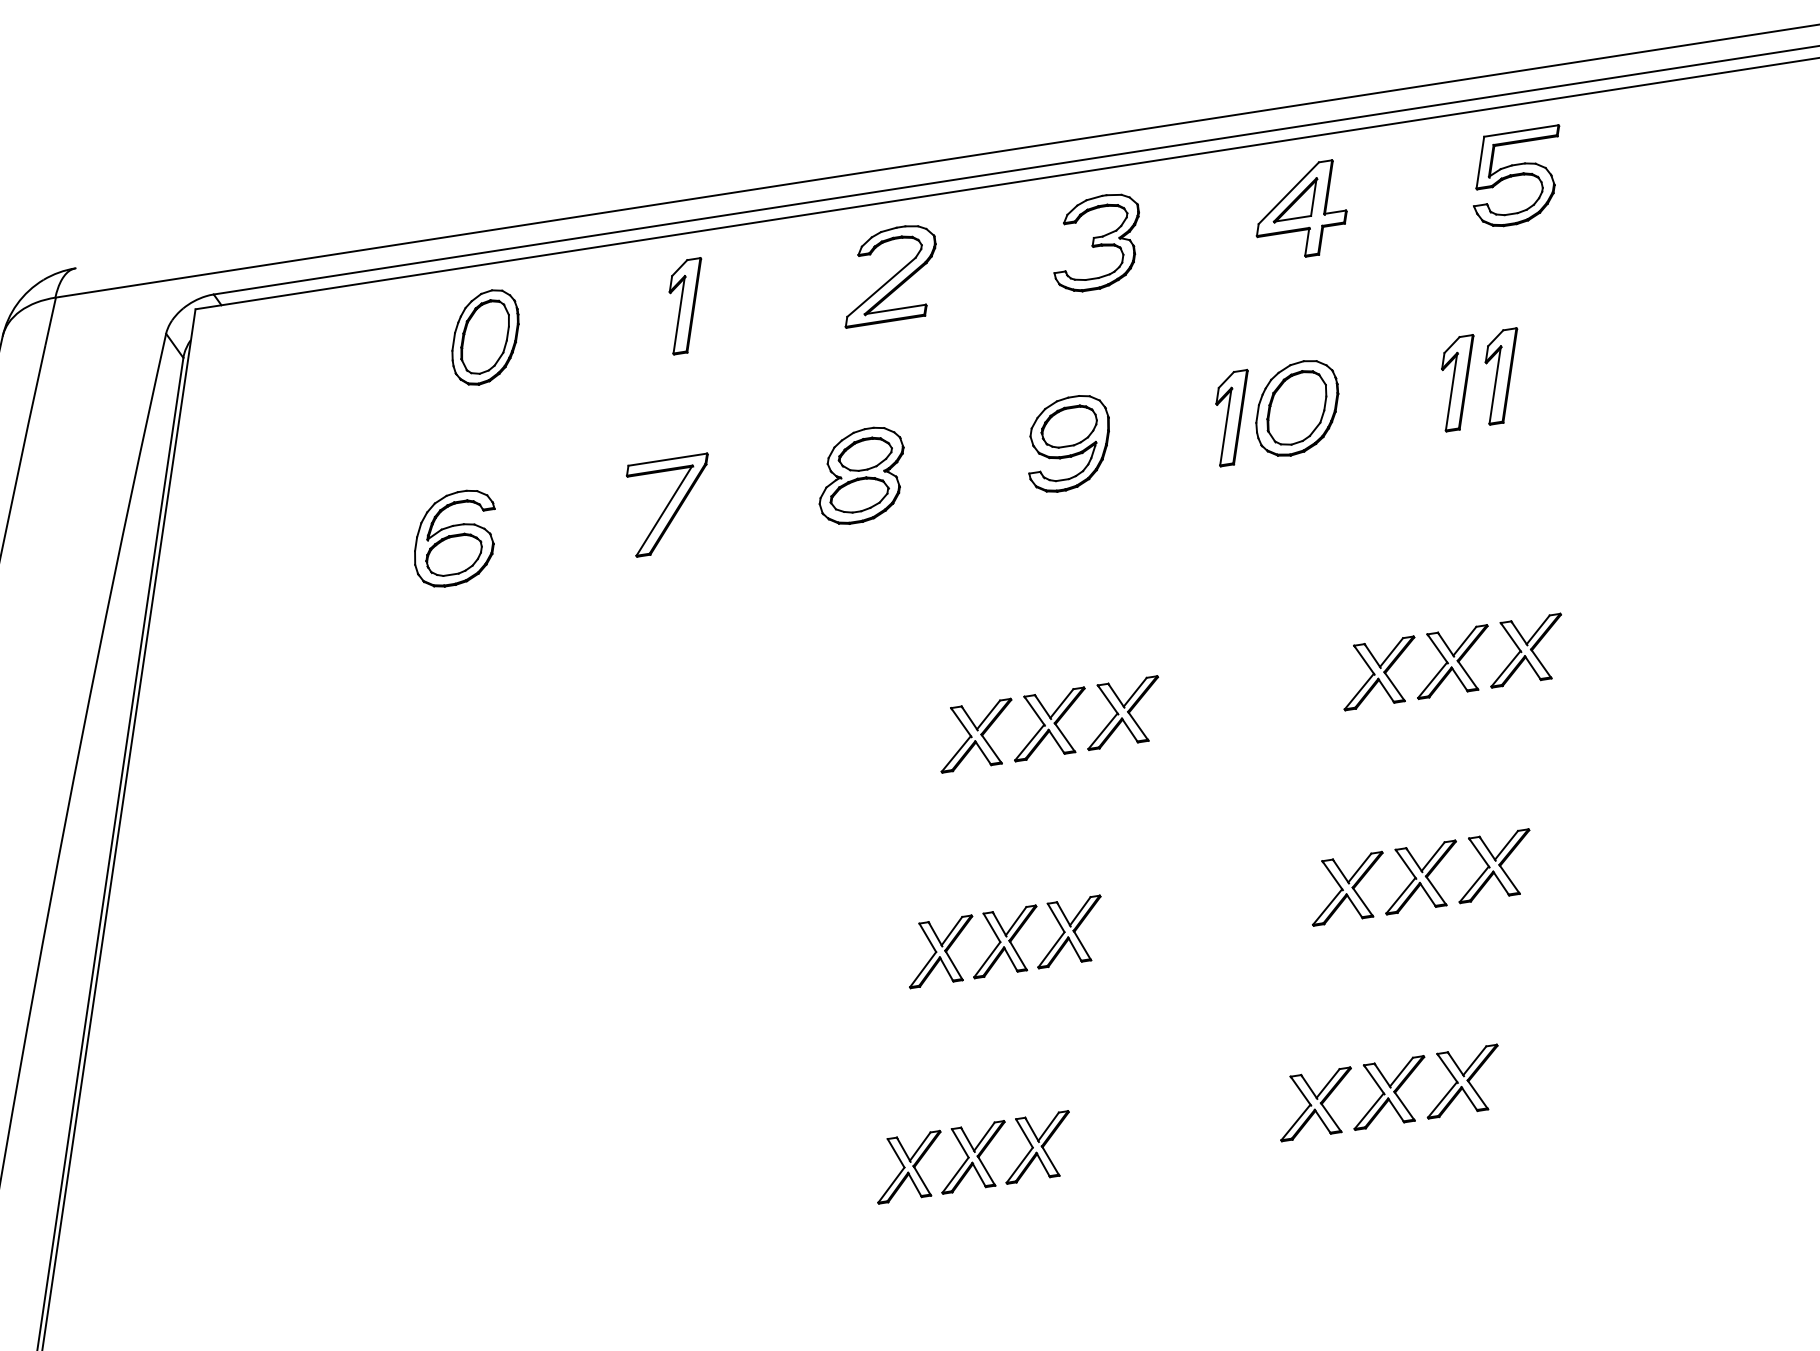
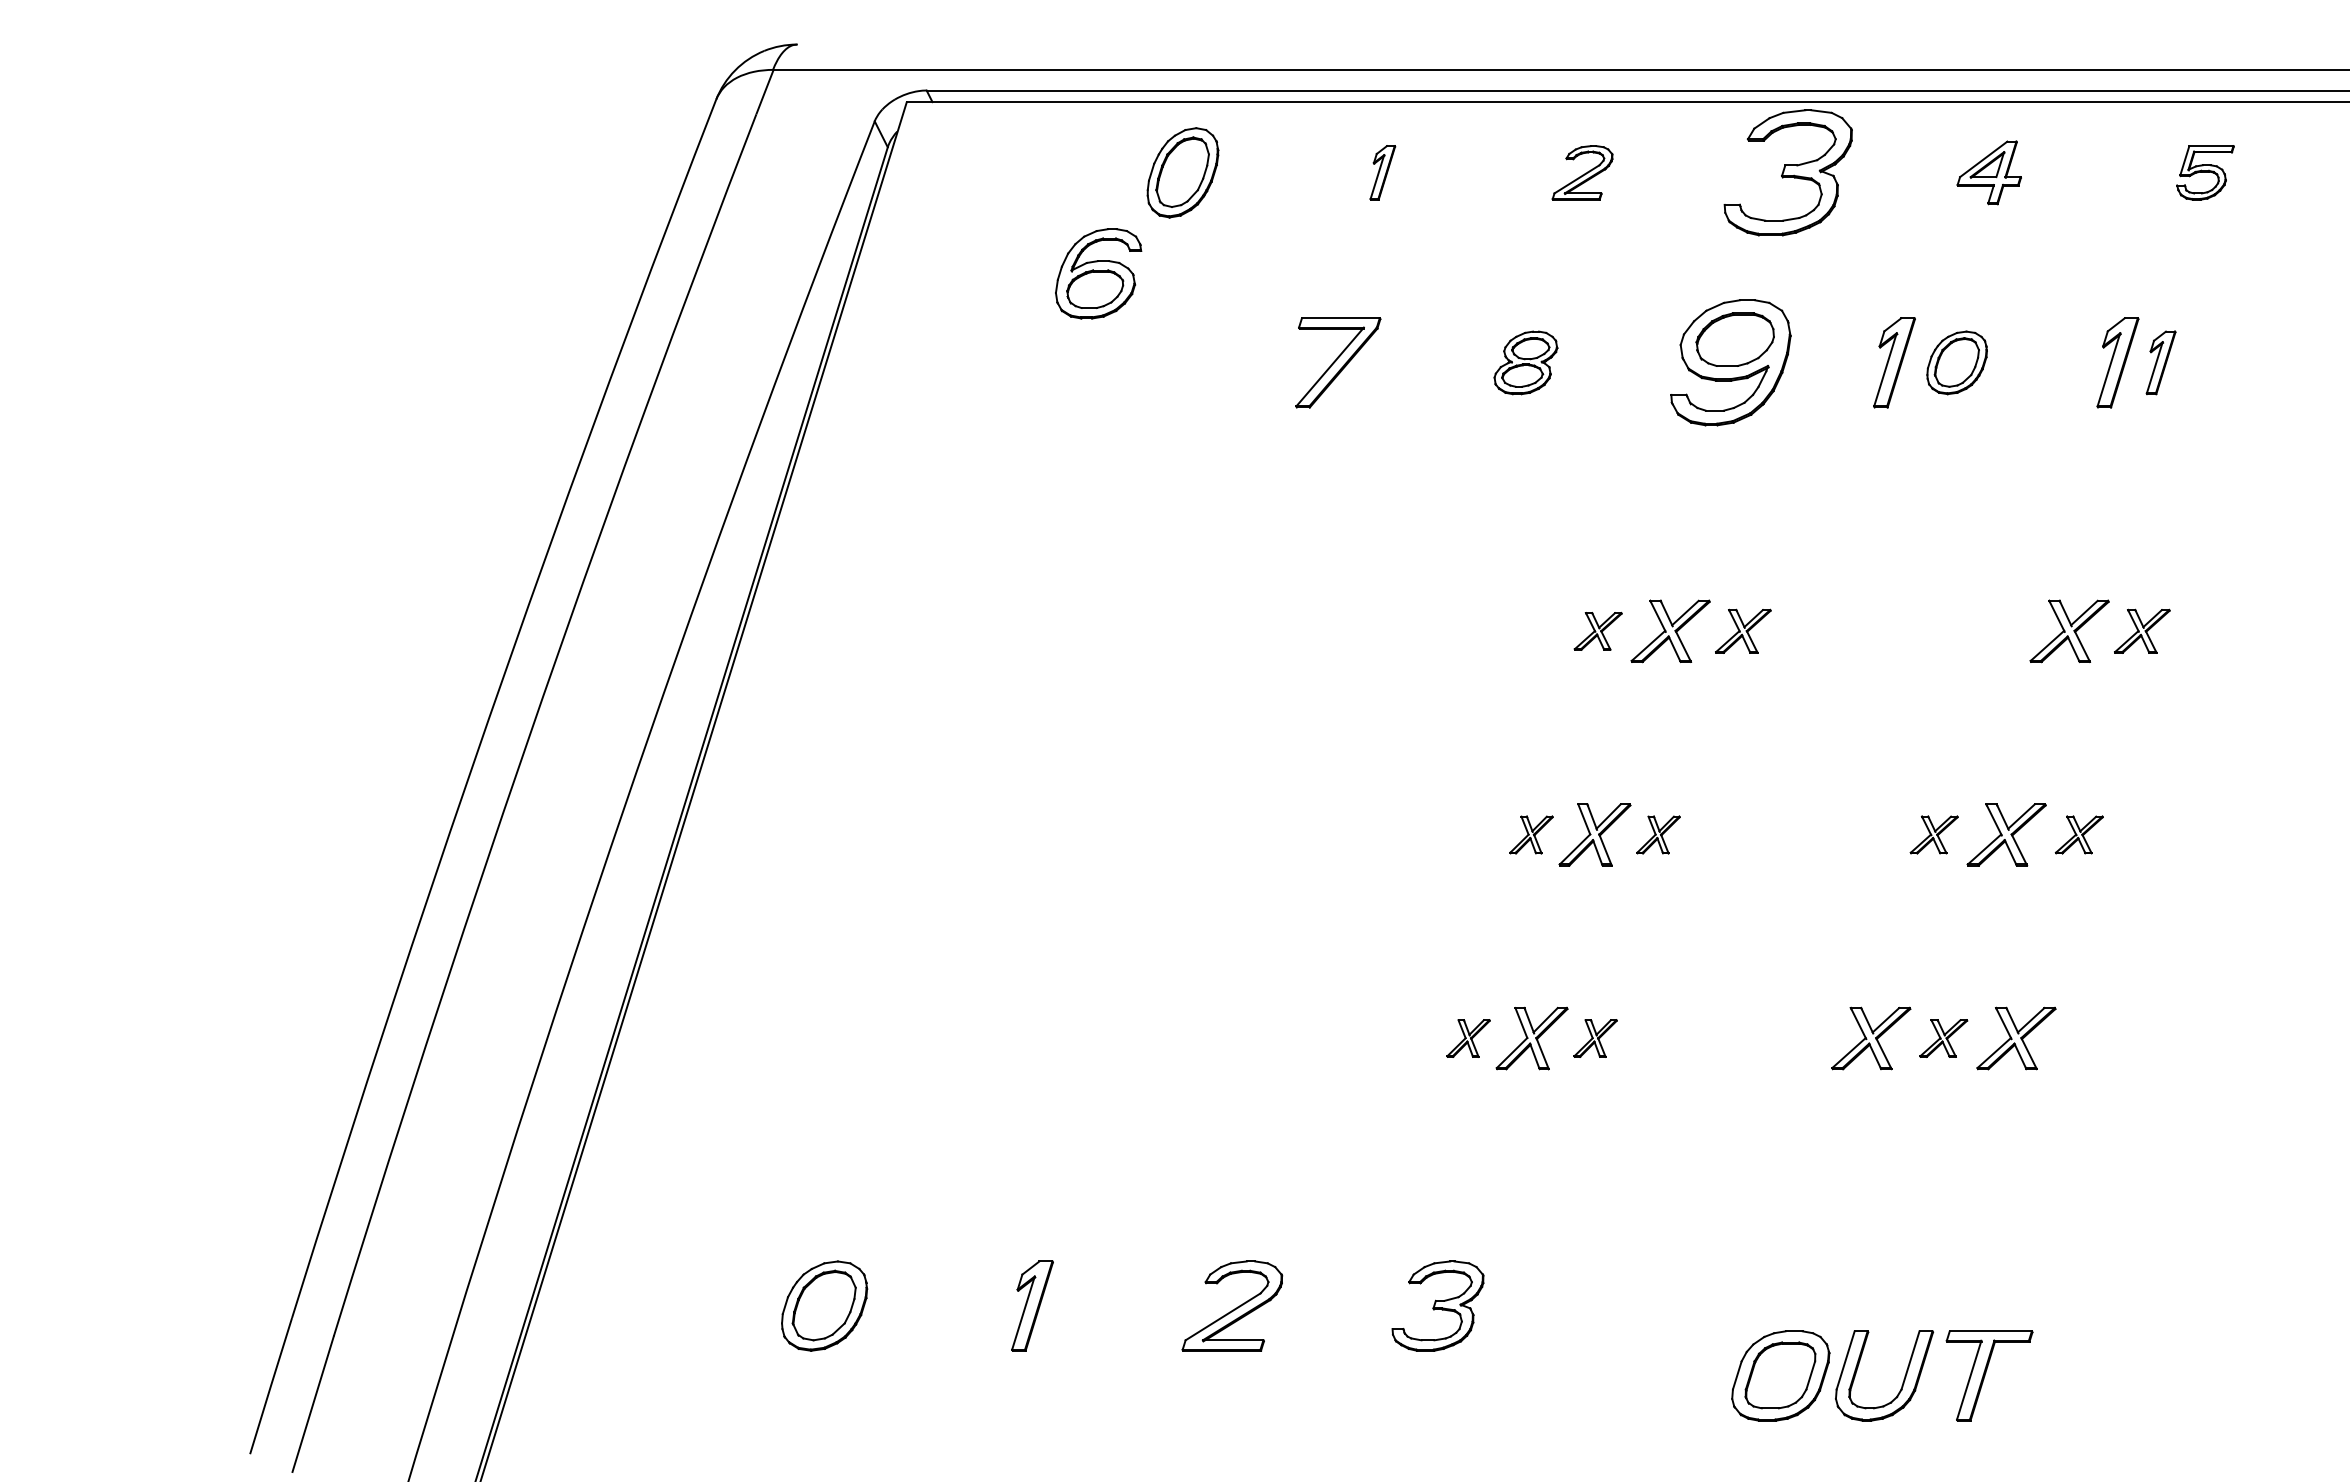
part: (1518, 177) -> (2205, 172), size x0.6
part: (1300, 211) -> (1989, 172), size x0.7
part: (1096, 242) -> (1787, 172), size x1.4
part: (889, 274) -> (1582, 172), size x0.6
part: (687, 306) -> (1382, 172), size x0.6
part: (1502, 376) -> (2160, 362), size x0.7
part: (1296, 408) -> (1956, 362), size x0.7
part: (1068, 443) -> (1730, 362), size x1.4
part: (861, 475) -> (1525, 362), size x0.7
part: (455, 538) -> (1098, 273), moved
part: (1526, 650) -> (2142, 631), size x0.7
part: (1379, 673) -> (1997, 631), removed
part: (1123, 713) -> (1743, 631), size x0.7
part: (976, 735) -> (1598, 631), size x0.6
part: (1494, 865) -> (2079, 834), size x0.6
part: (1348, 888) -> (1934, 834), size x0.6
part: (1069, 931) -> (1658, 834), size x0.6
part: (941, 951) -> (1531, 834), size x0.6
part: (1389, 1093) -> (1943, 1038), size x0.6
part: (1037, 1147) -> (1595, 1038), size x0.6
part: (909, 1167) -> (1468, 1038), size x0.6

